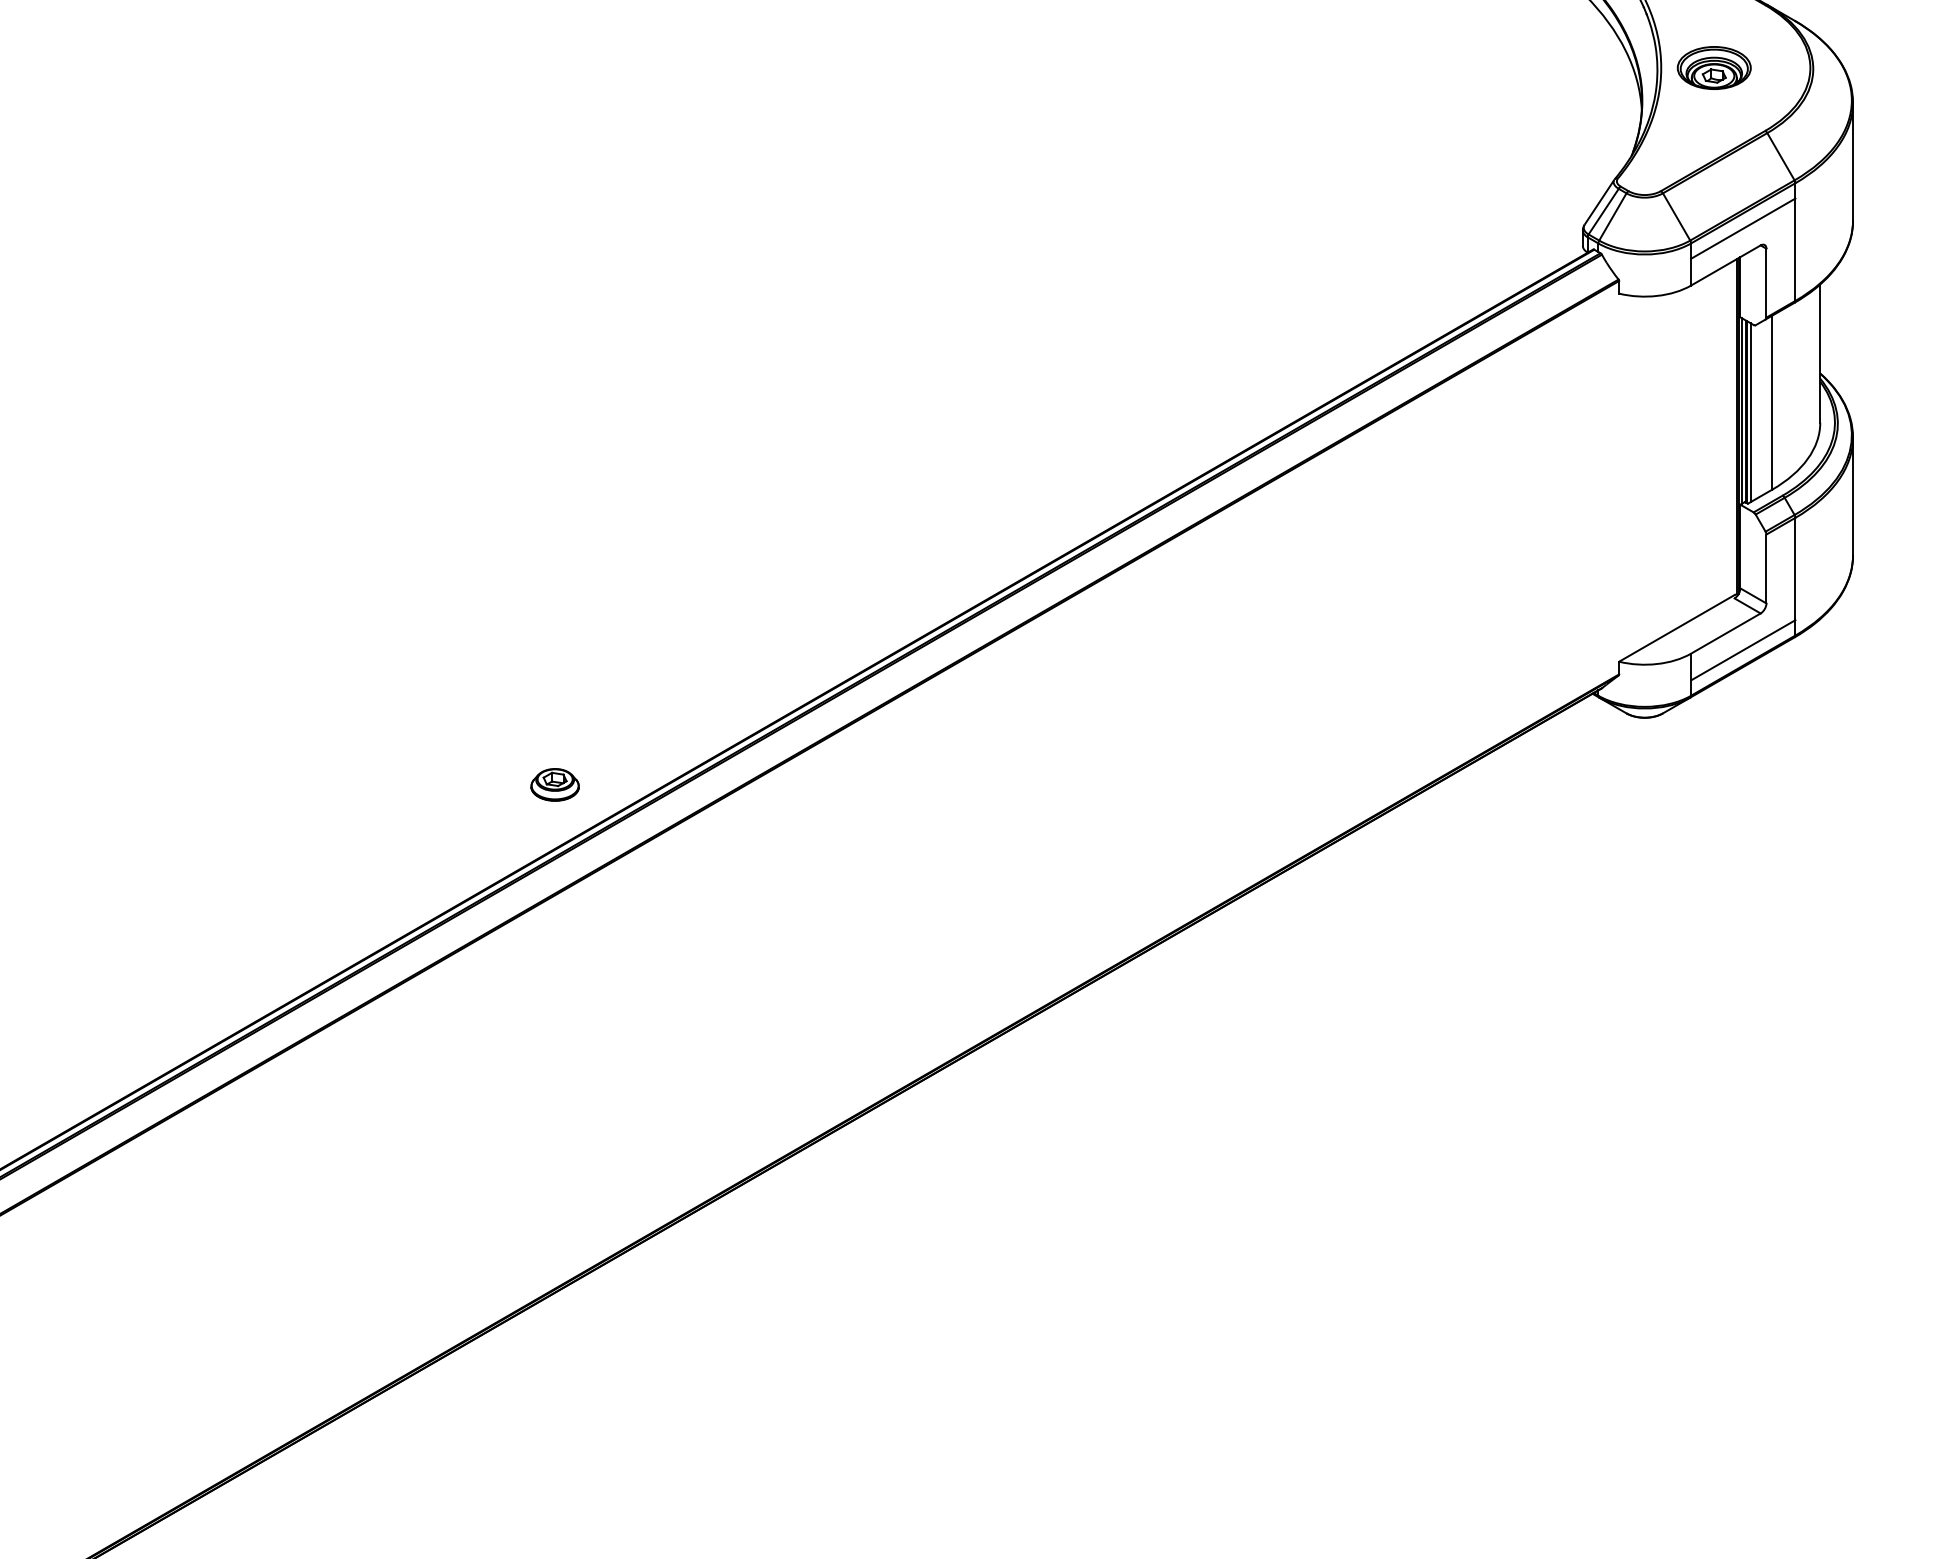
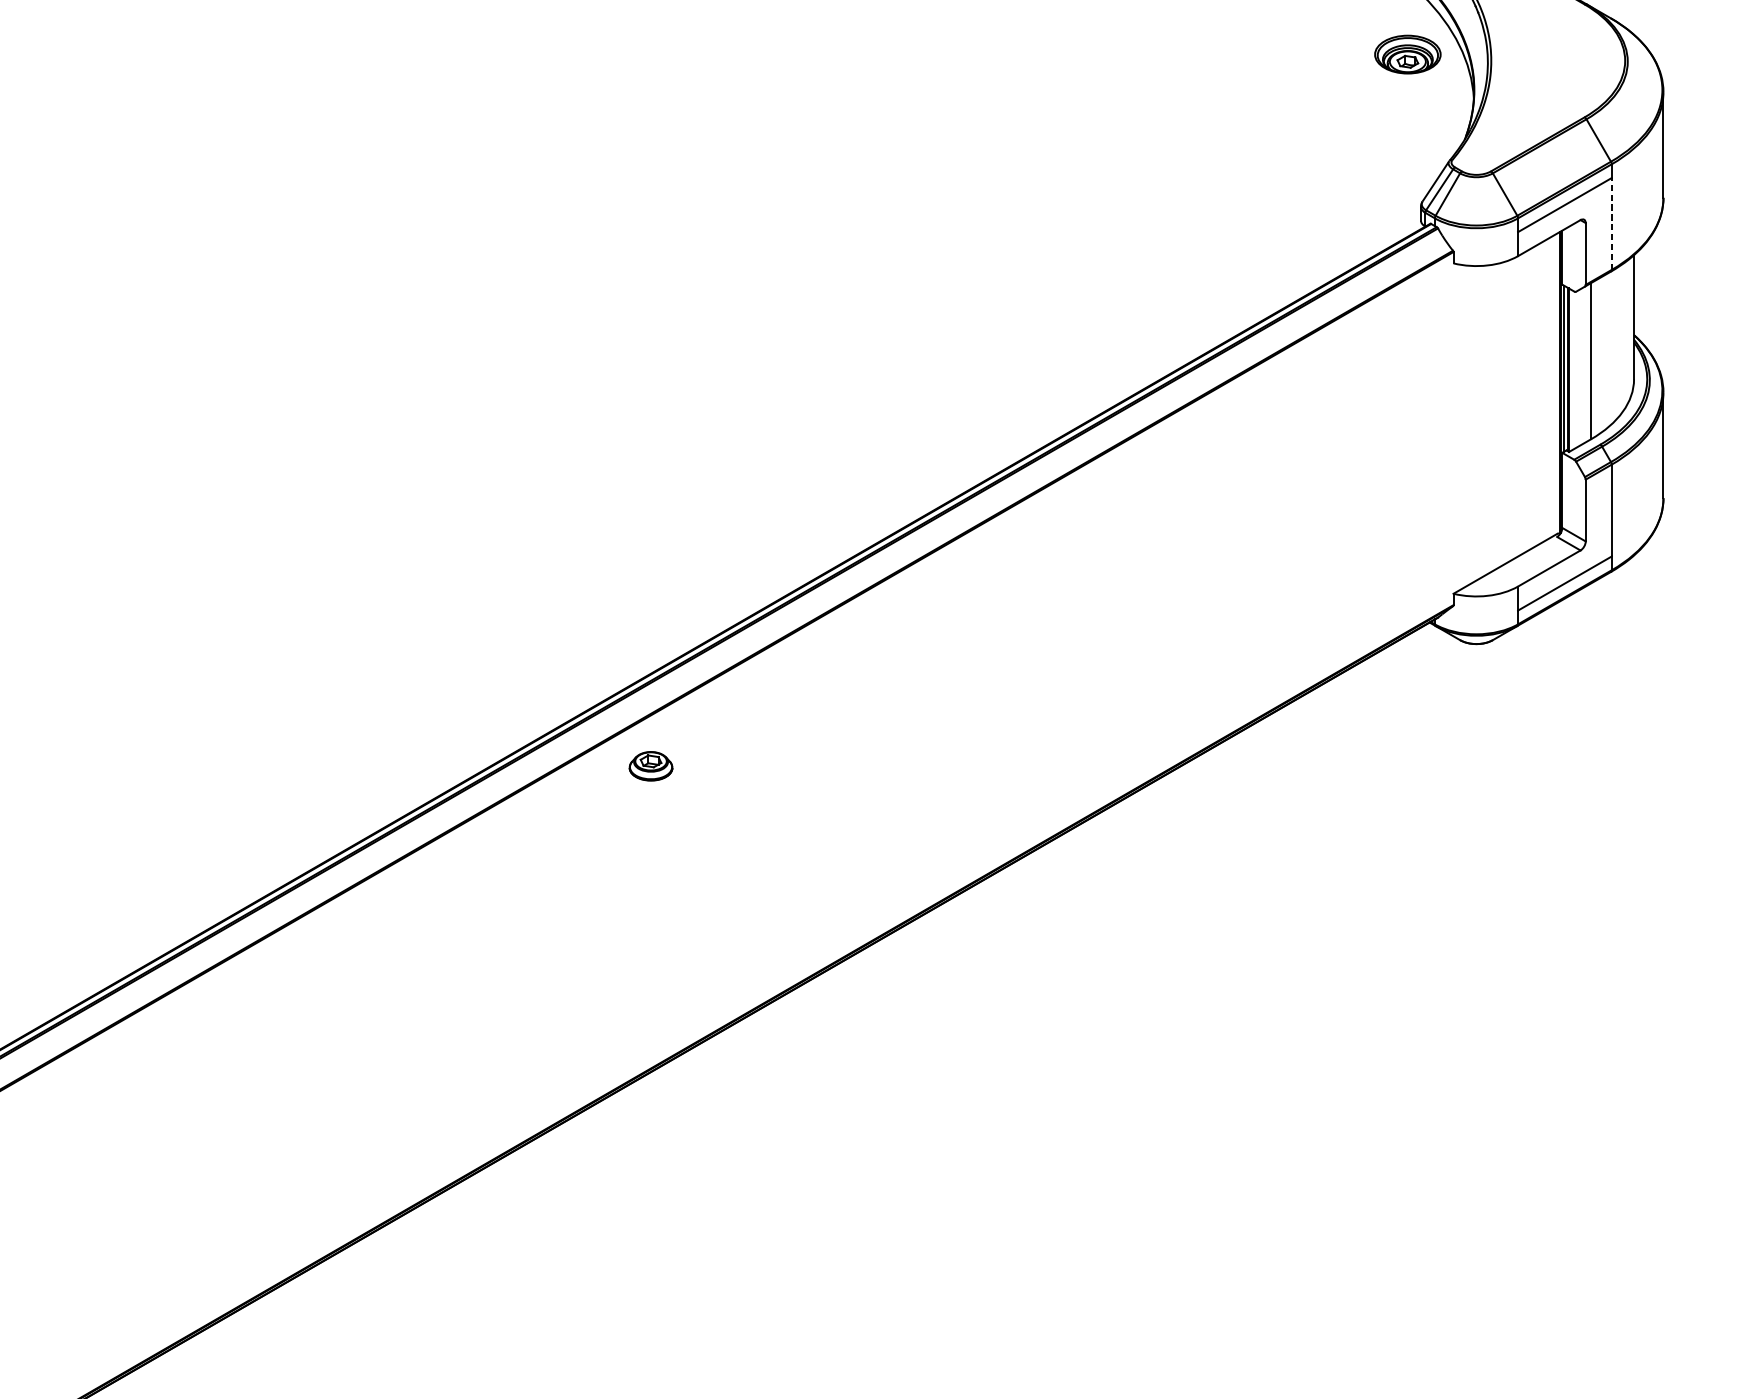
part: (1713, 67) -> (1407, 54), moved
line: (1795, 249) -> (1611, 223), solid -> dashed
line: (1750, 412) -> (1571, 370), removed
part: (554, 784) -> (650, 765), moved

